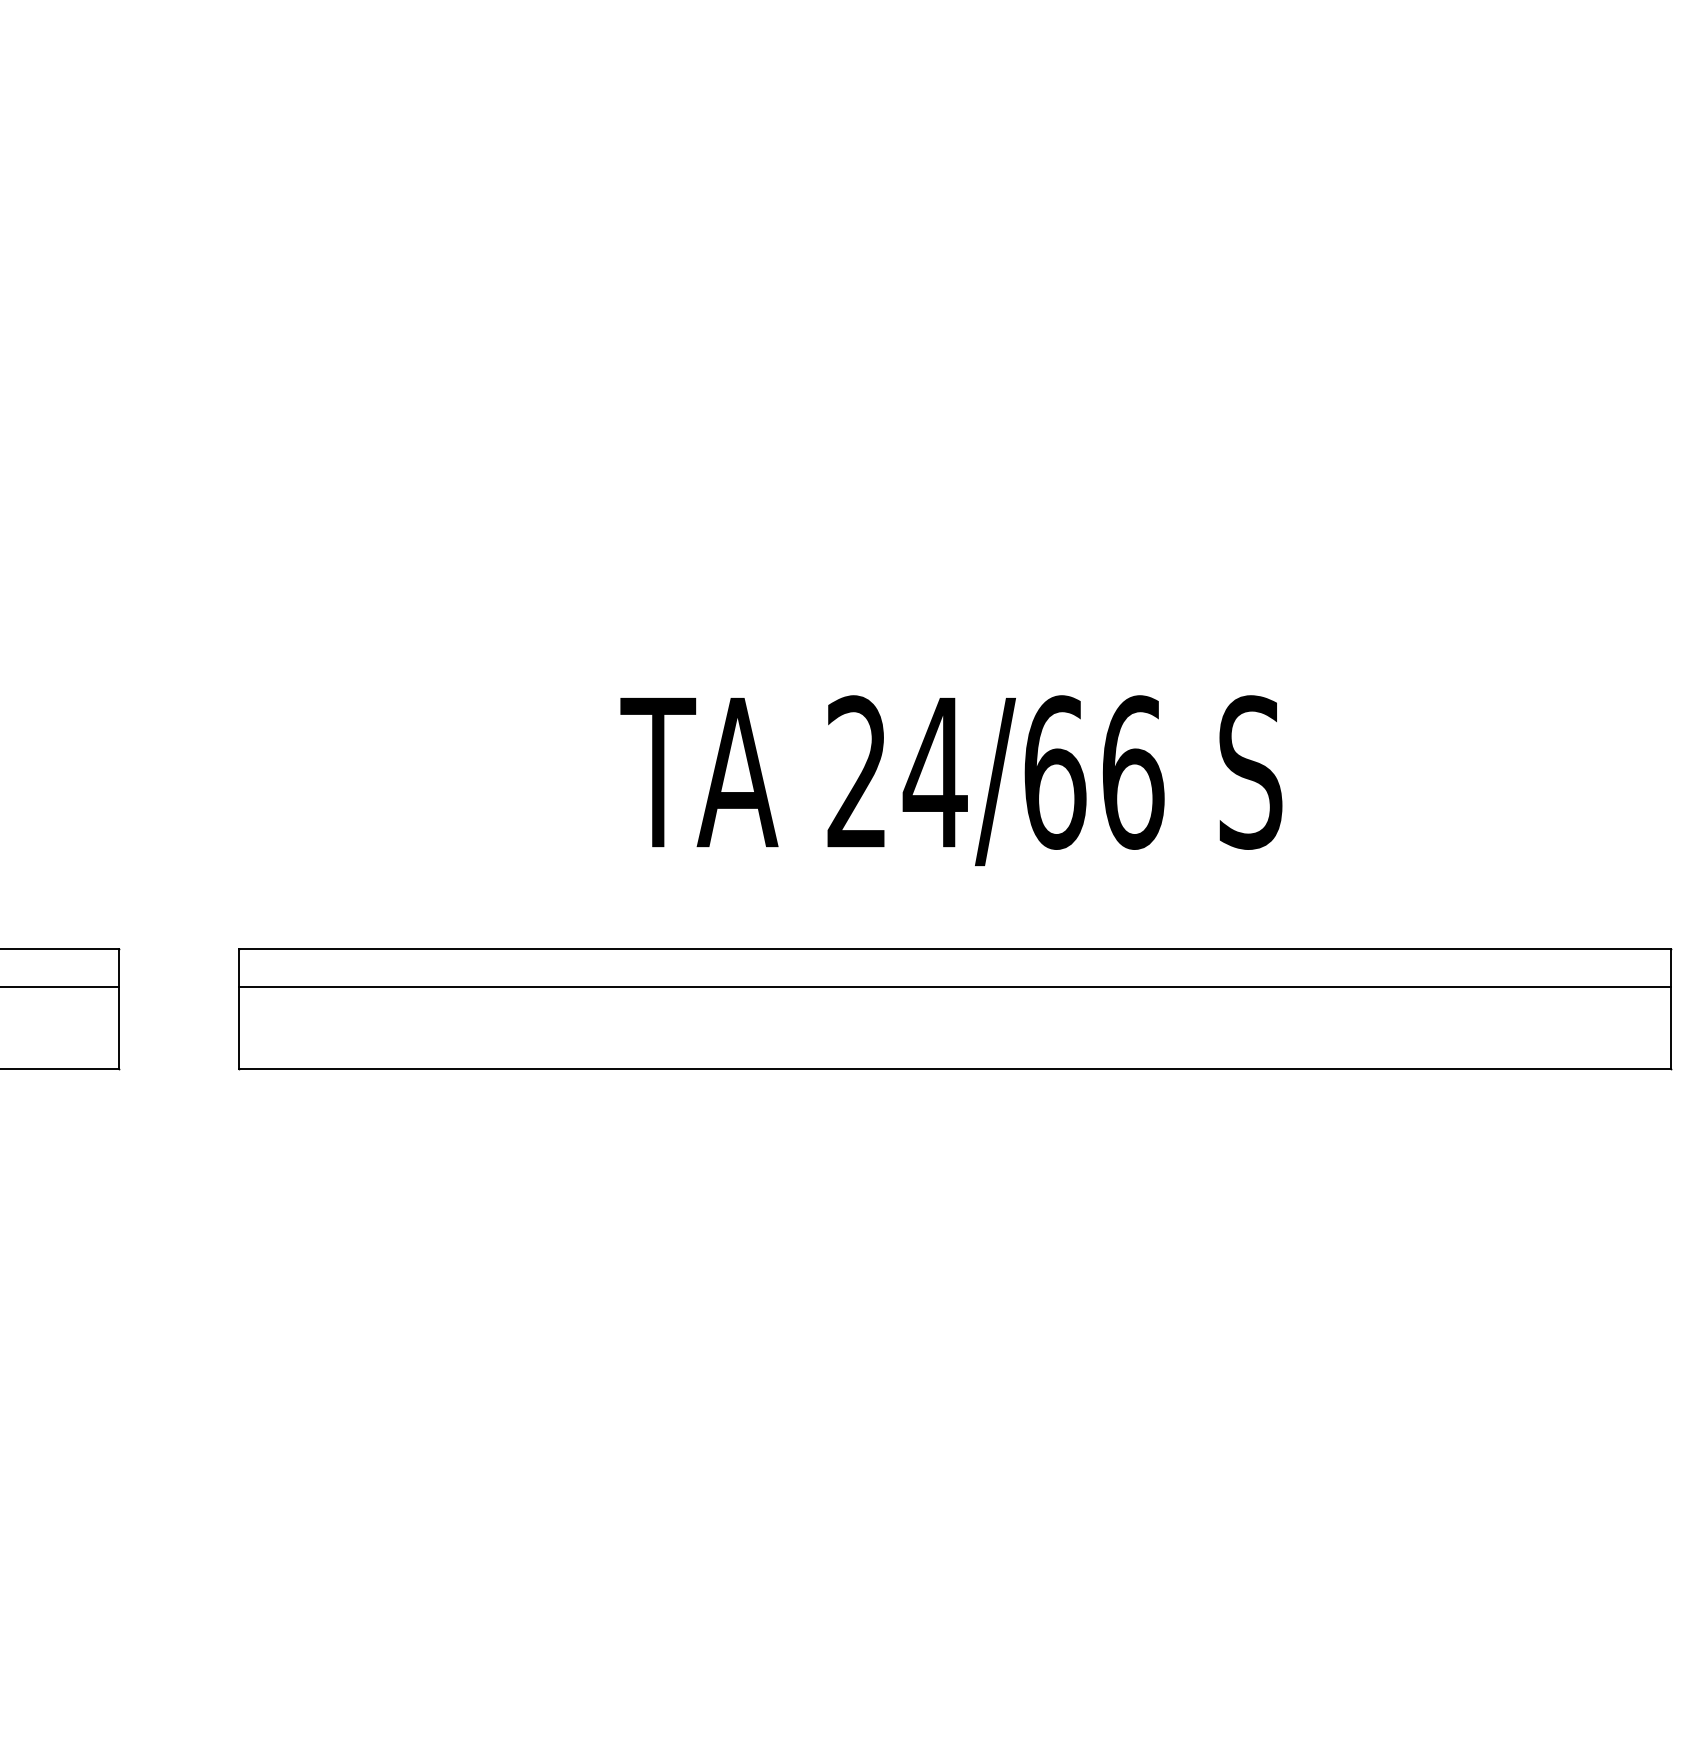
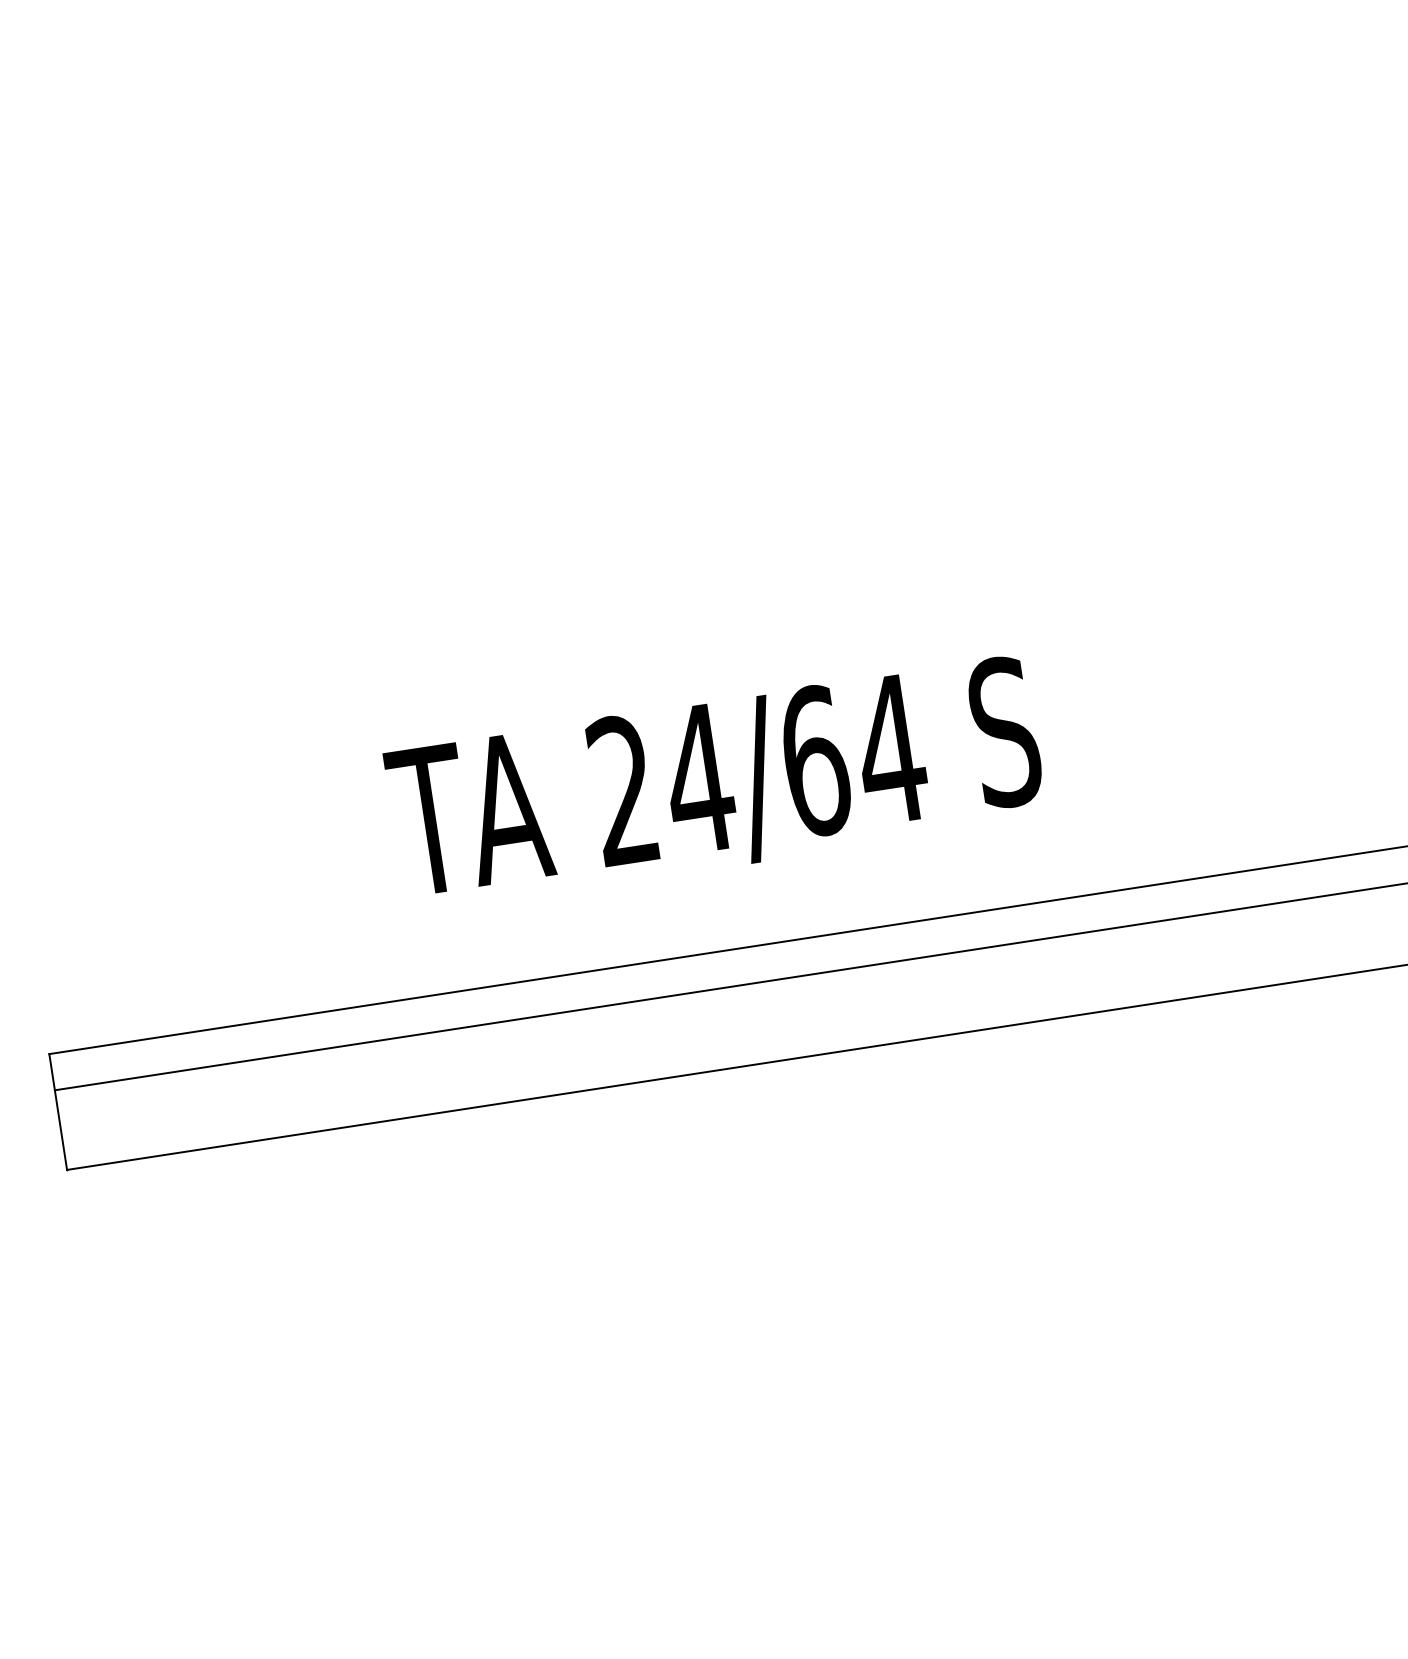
text: (1132, 772) -> (890, 749), 24/66 -> 24/64

